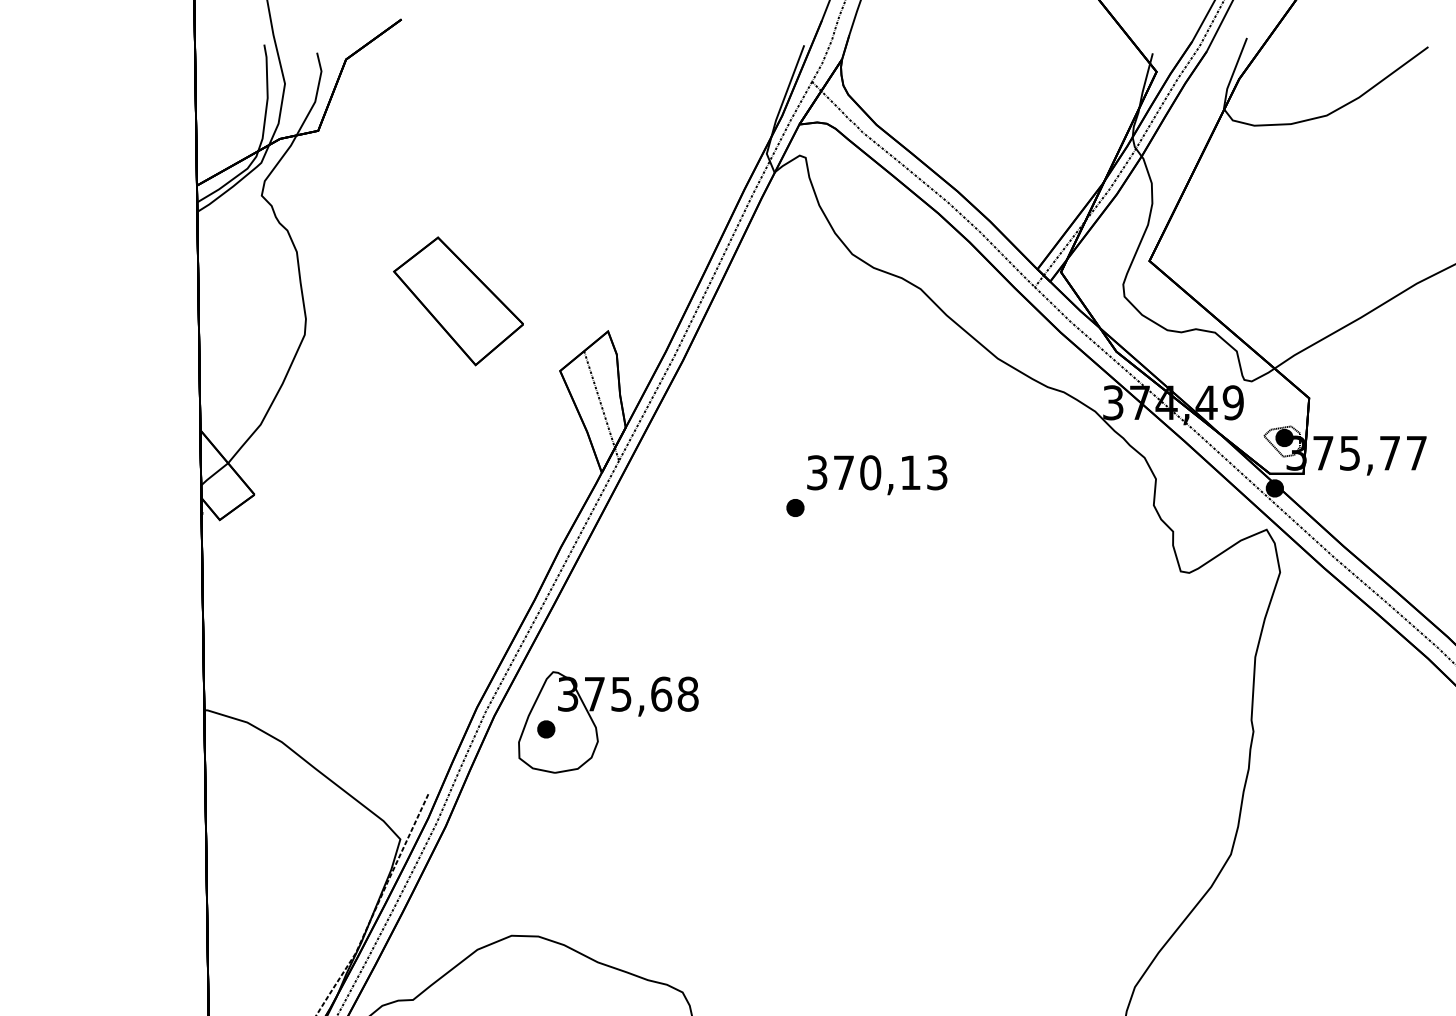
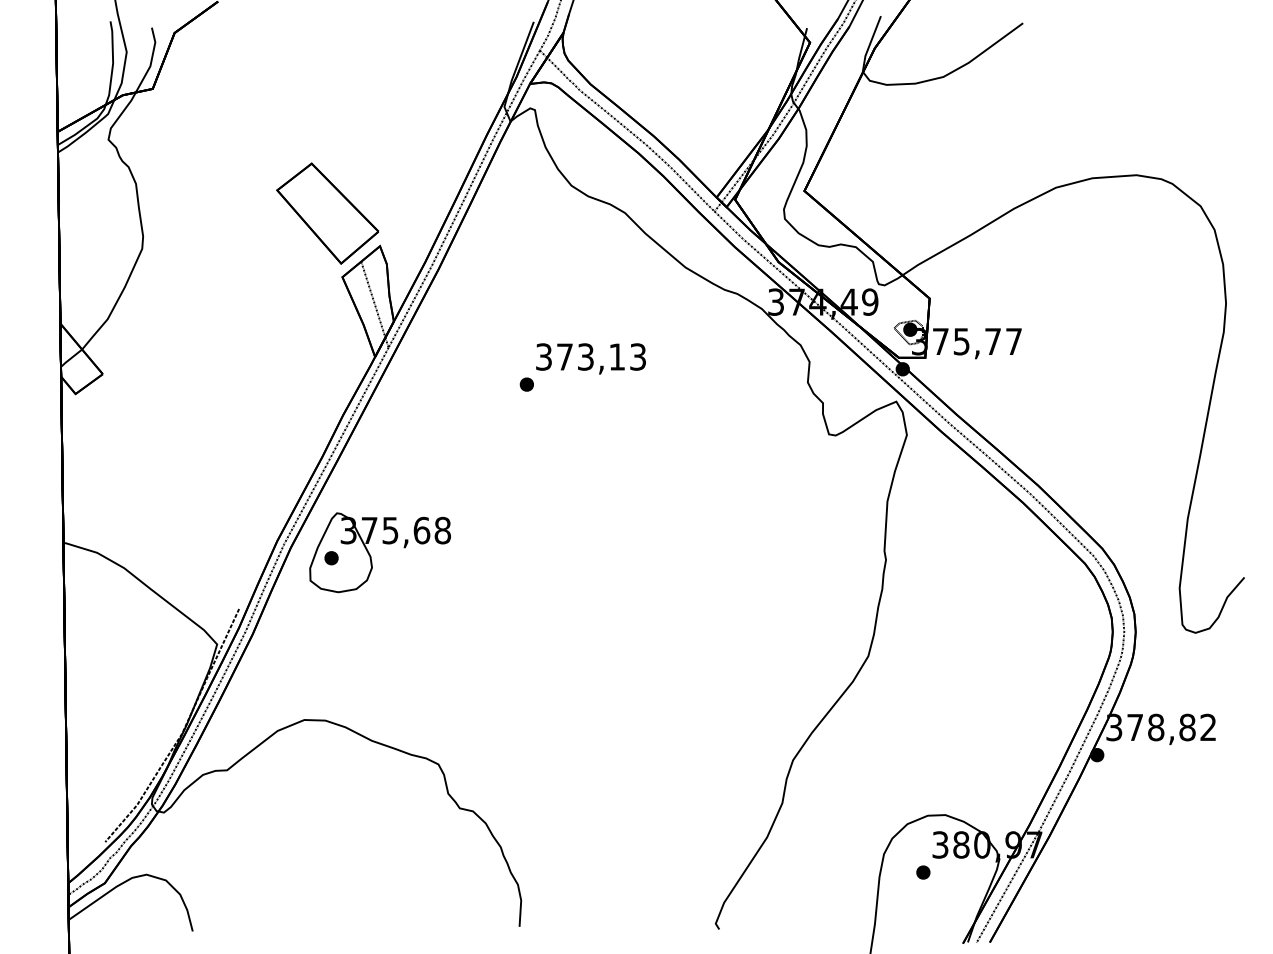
part: (458, 301) -> (327, 213), moved
text: (870, 472) -> (585, 356), 370,13 -> 373,13

